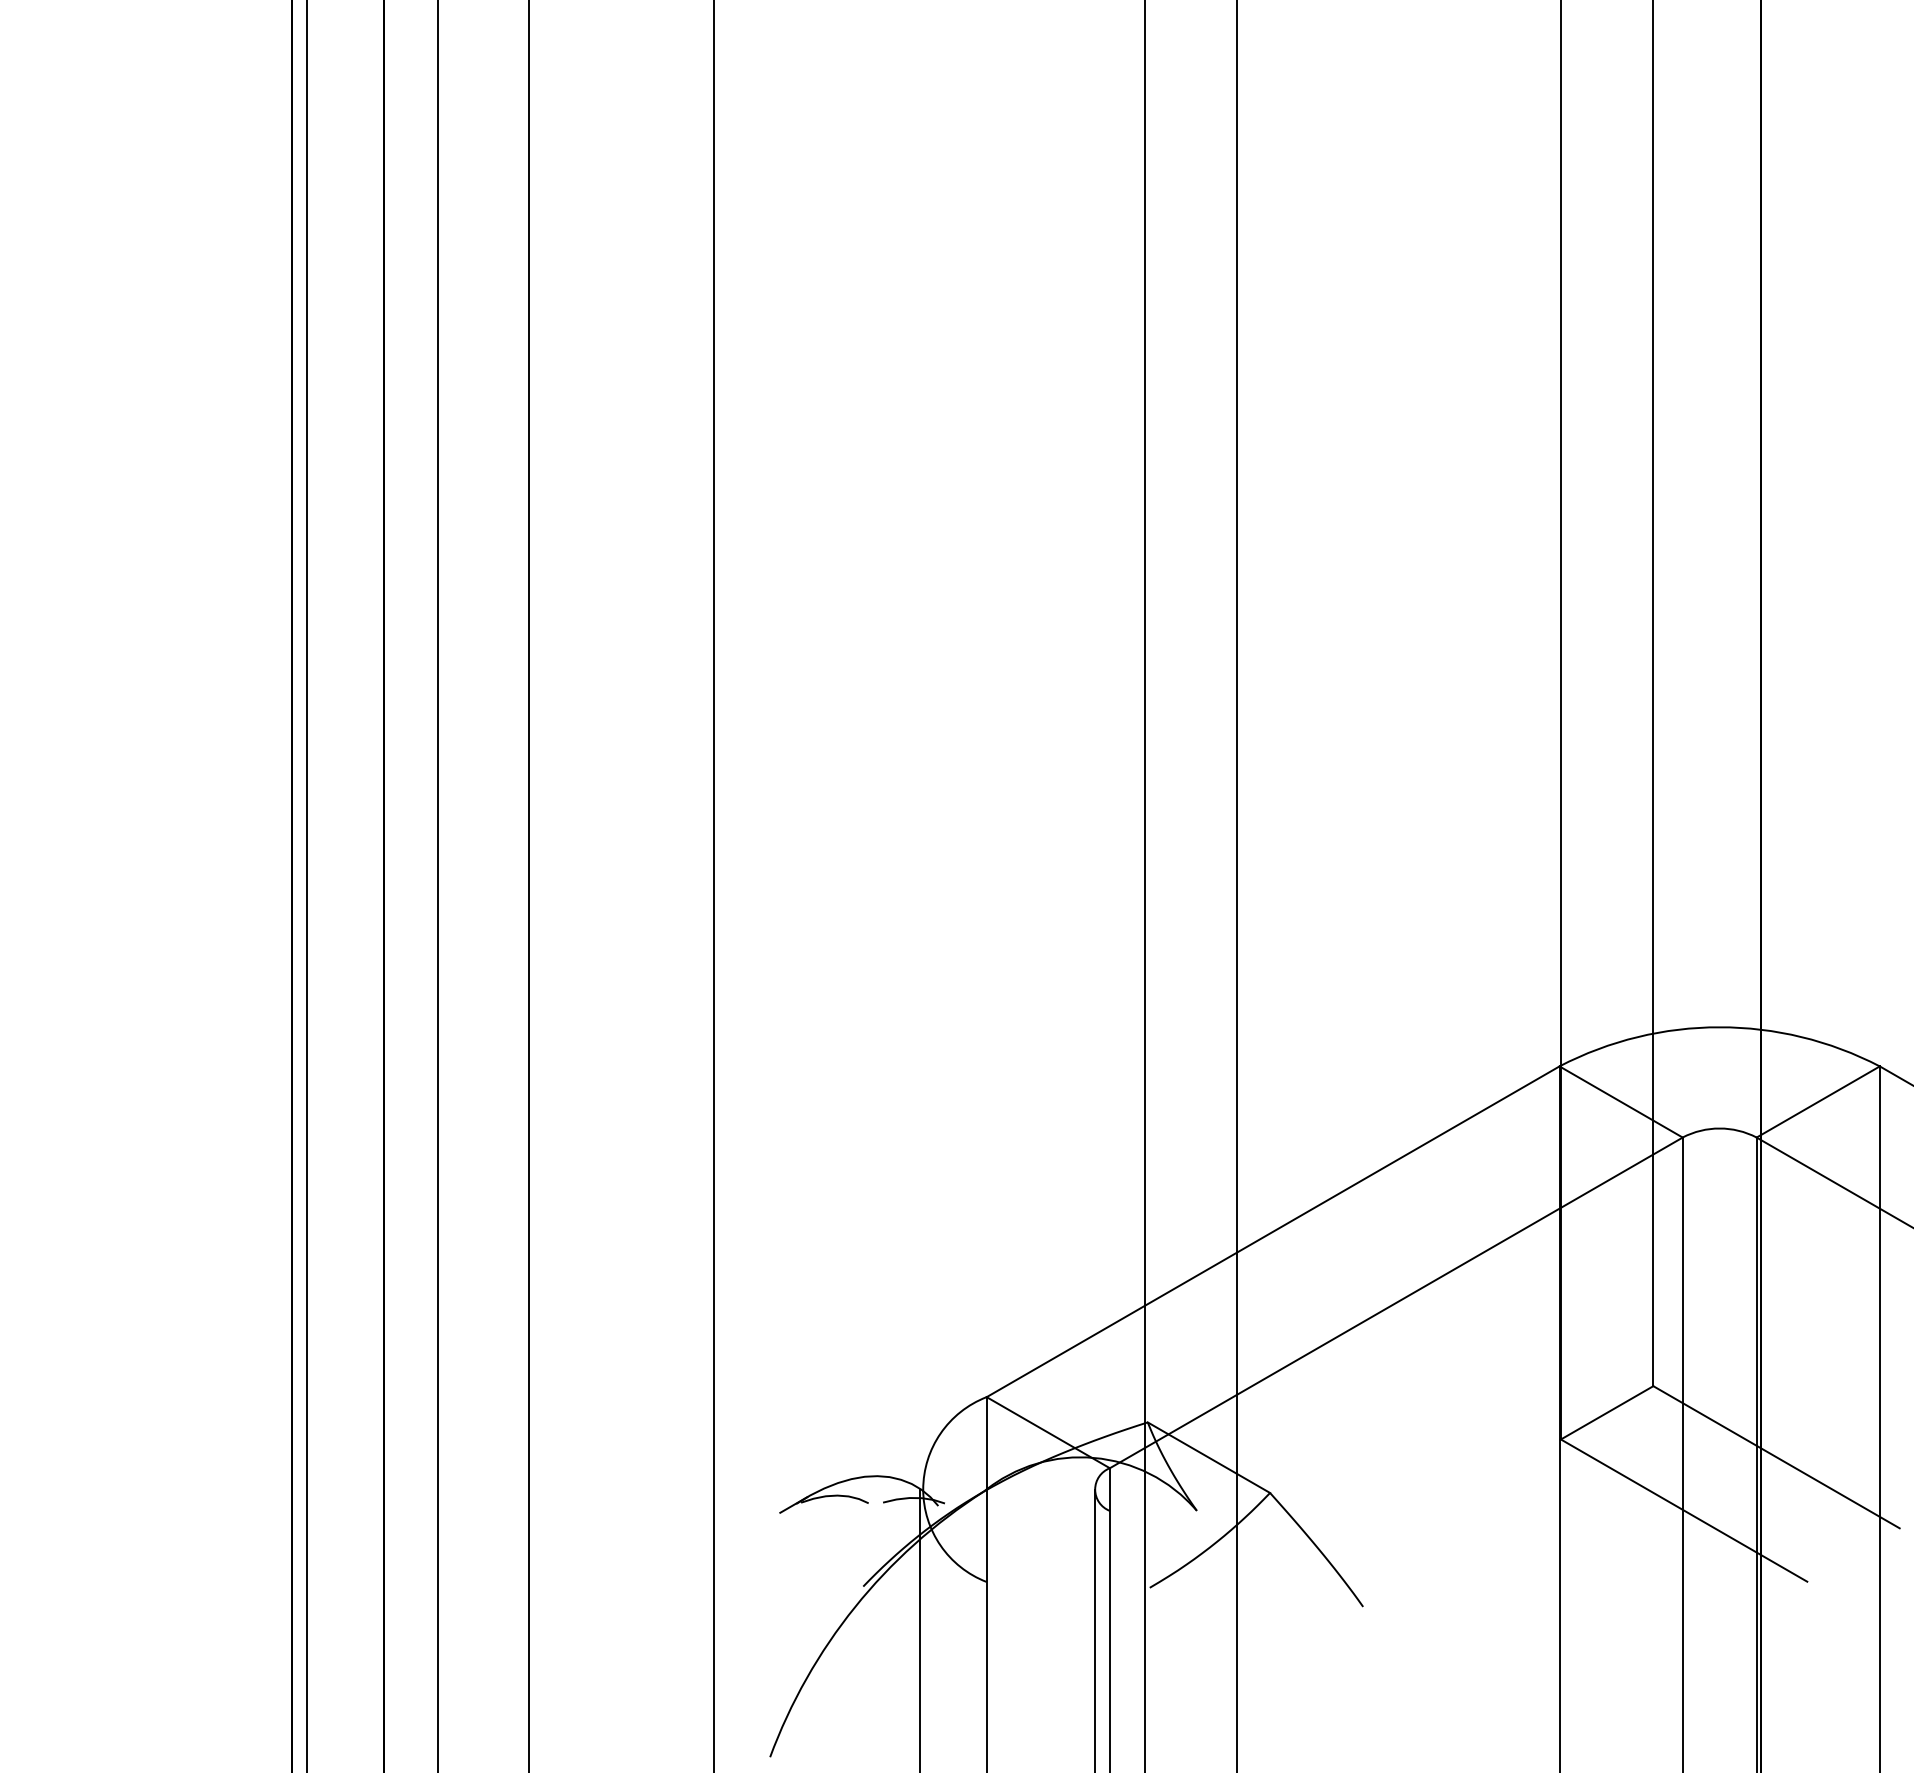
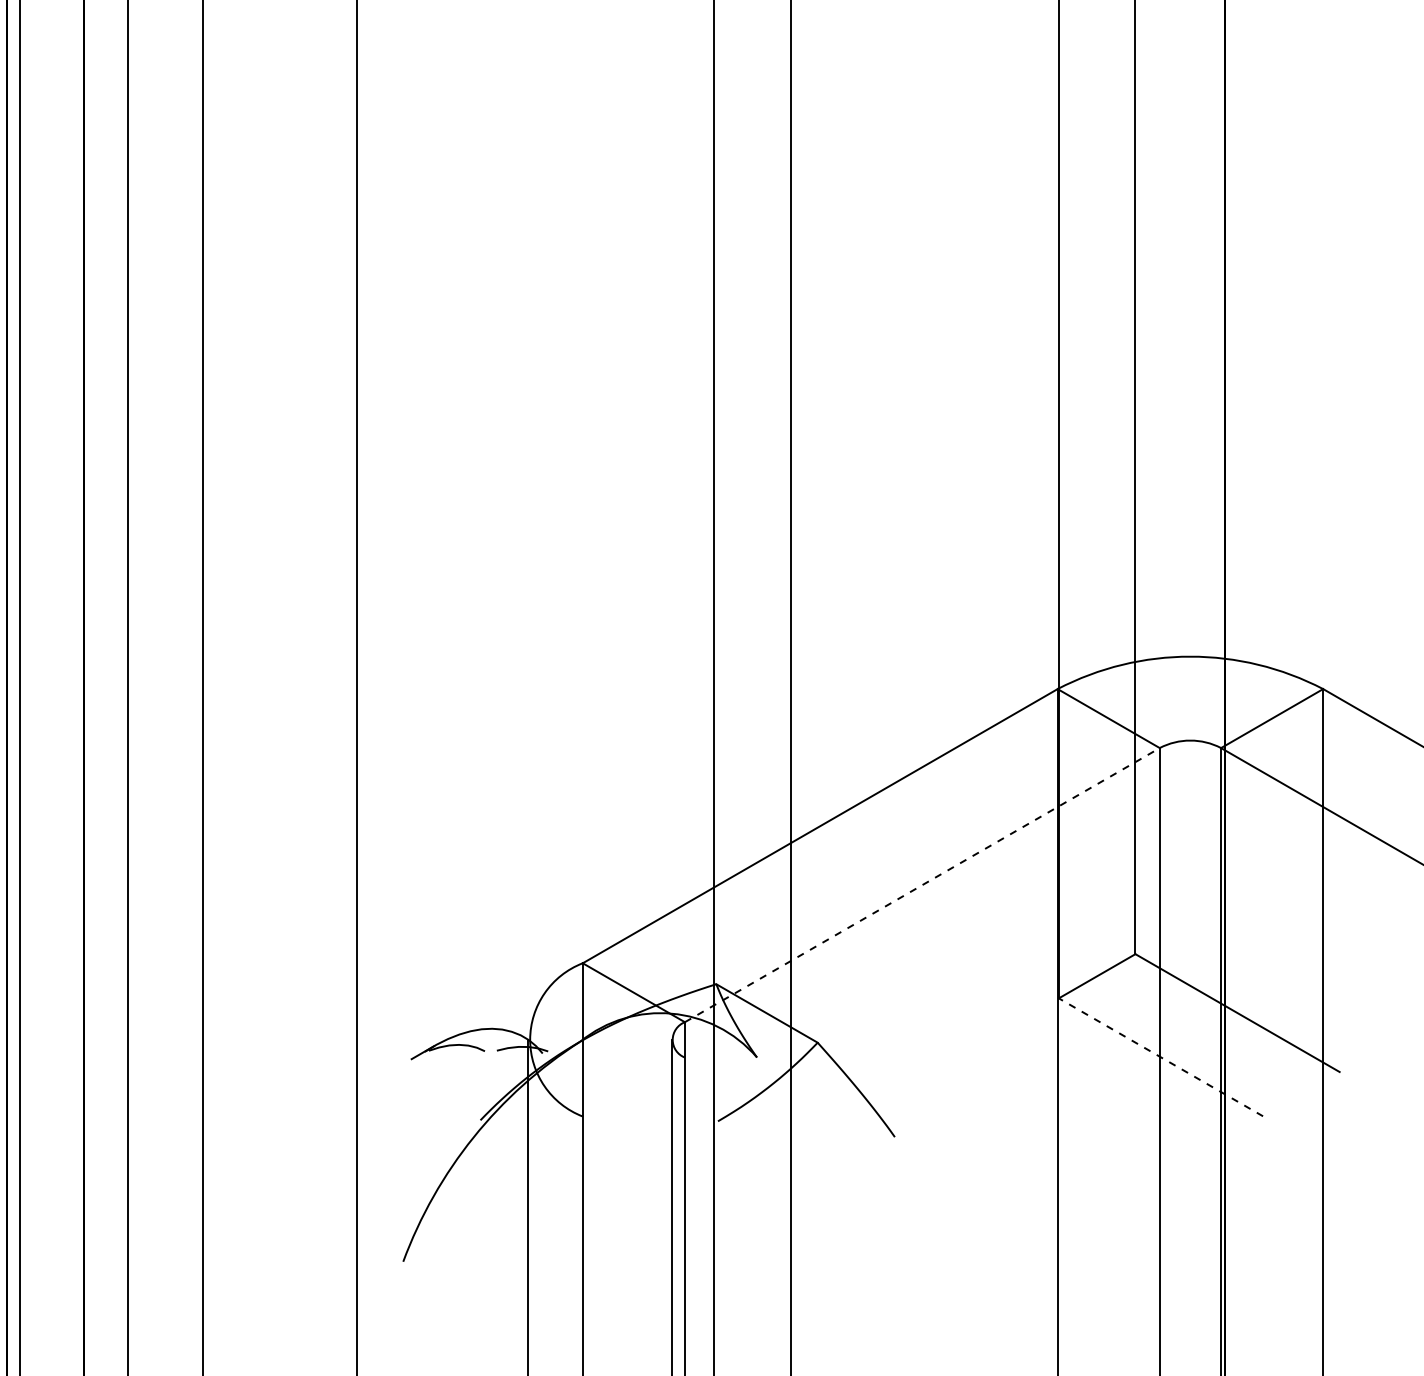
line: (1396, 1302) -> (922, 884), solid -> dashed
line: (1683, 1510) -> (1160, 1057), solid -> dashed

